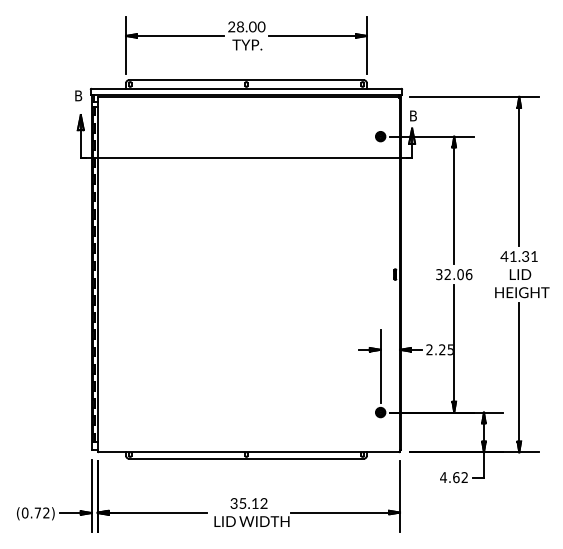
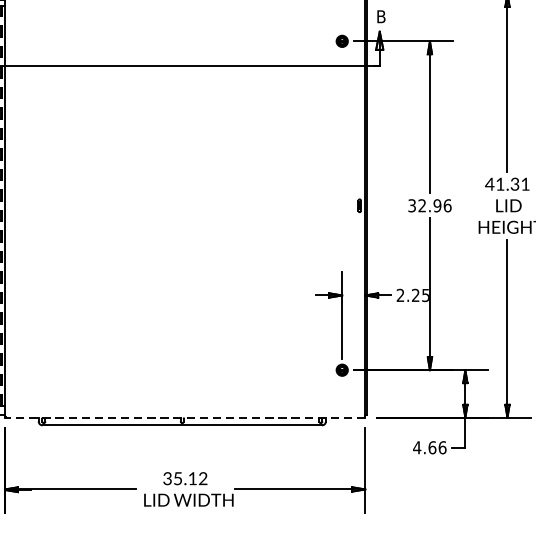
text: (460, 274) -> (437, 205), 32.06 -> 32.96
line: (248, 452) -> (184, 417), solid -> dashed
text: (464, 477) -> (442, 447), 4.62 -> 4.66

